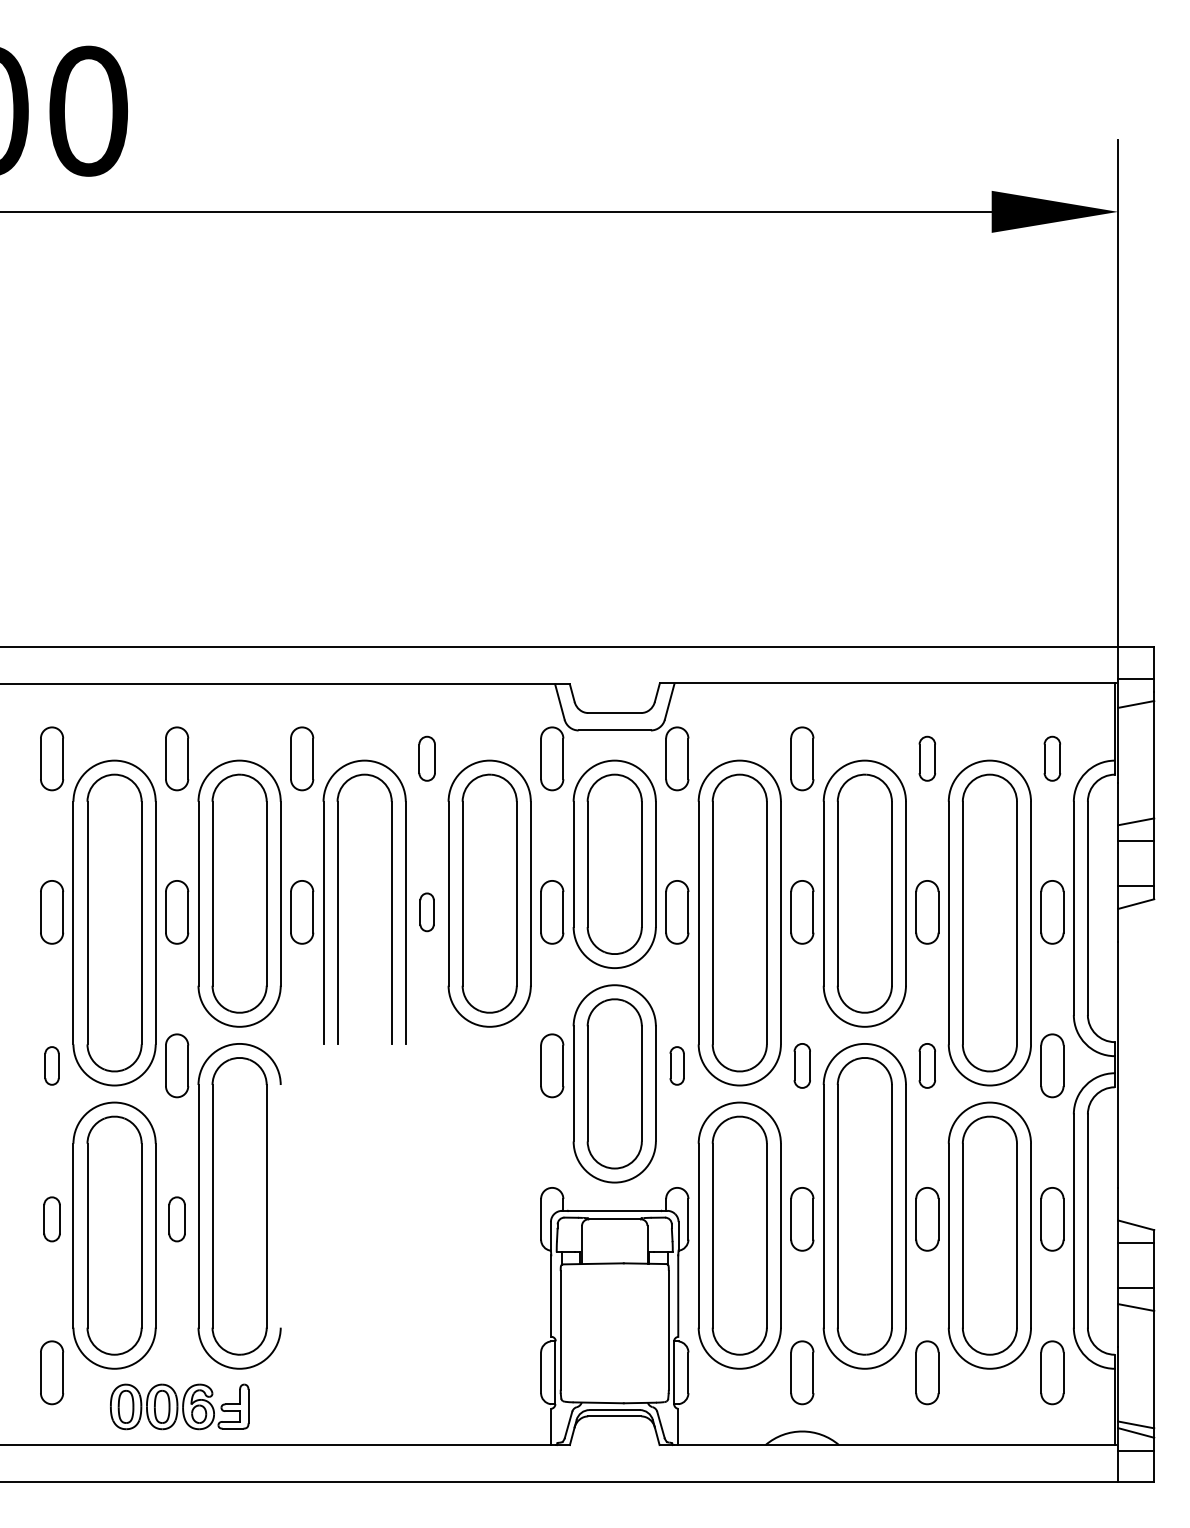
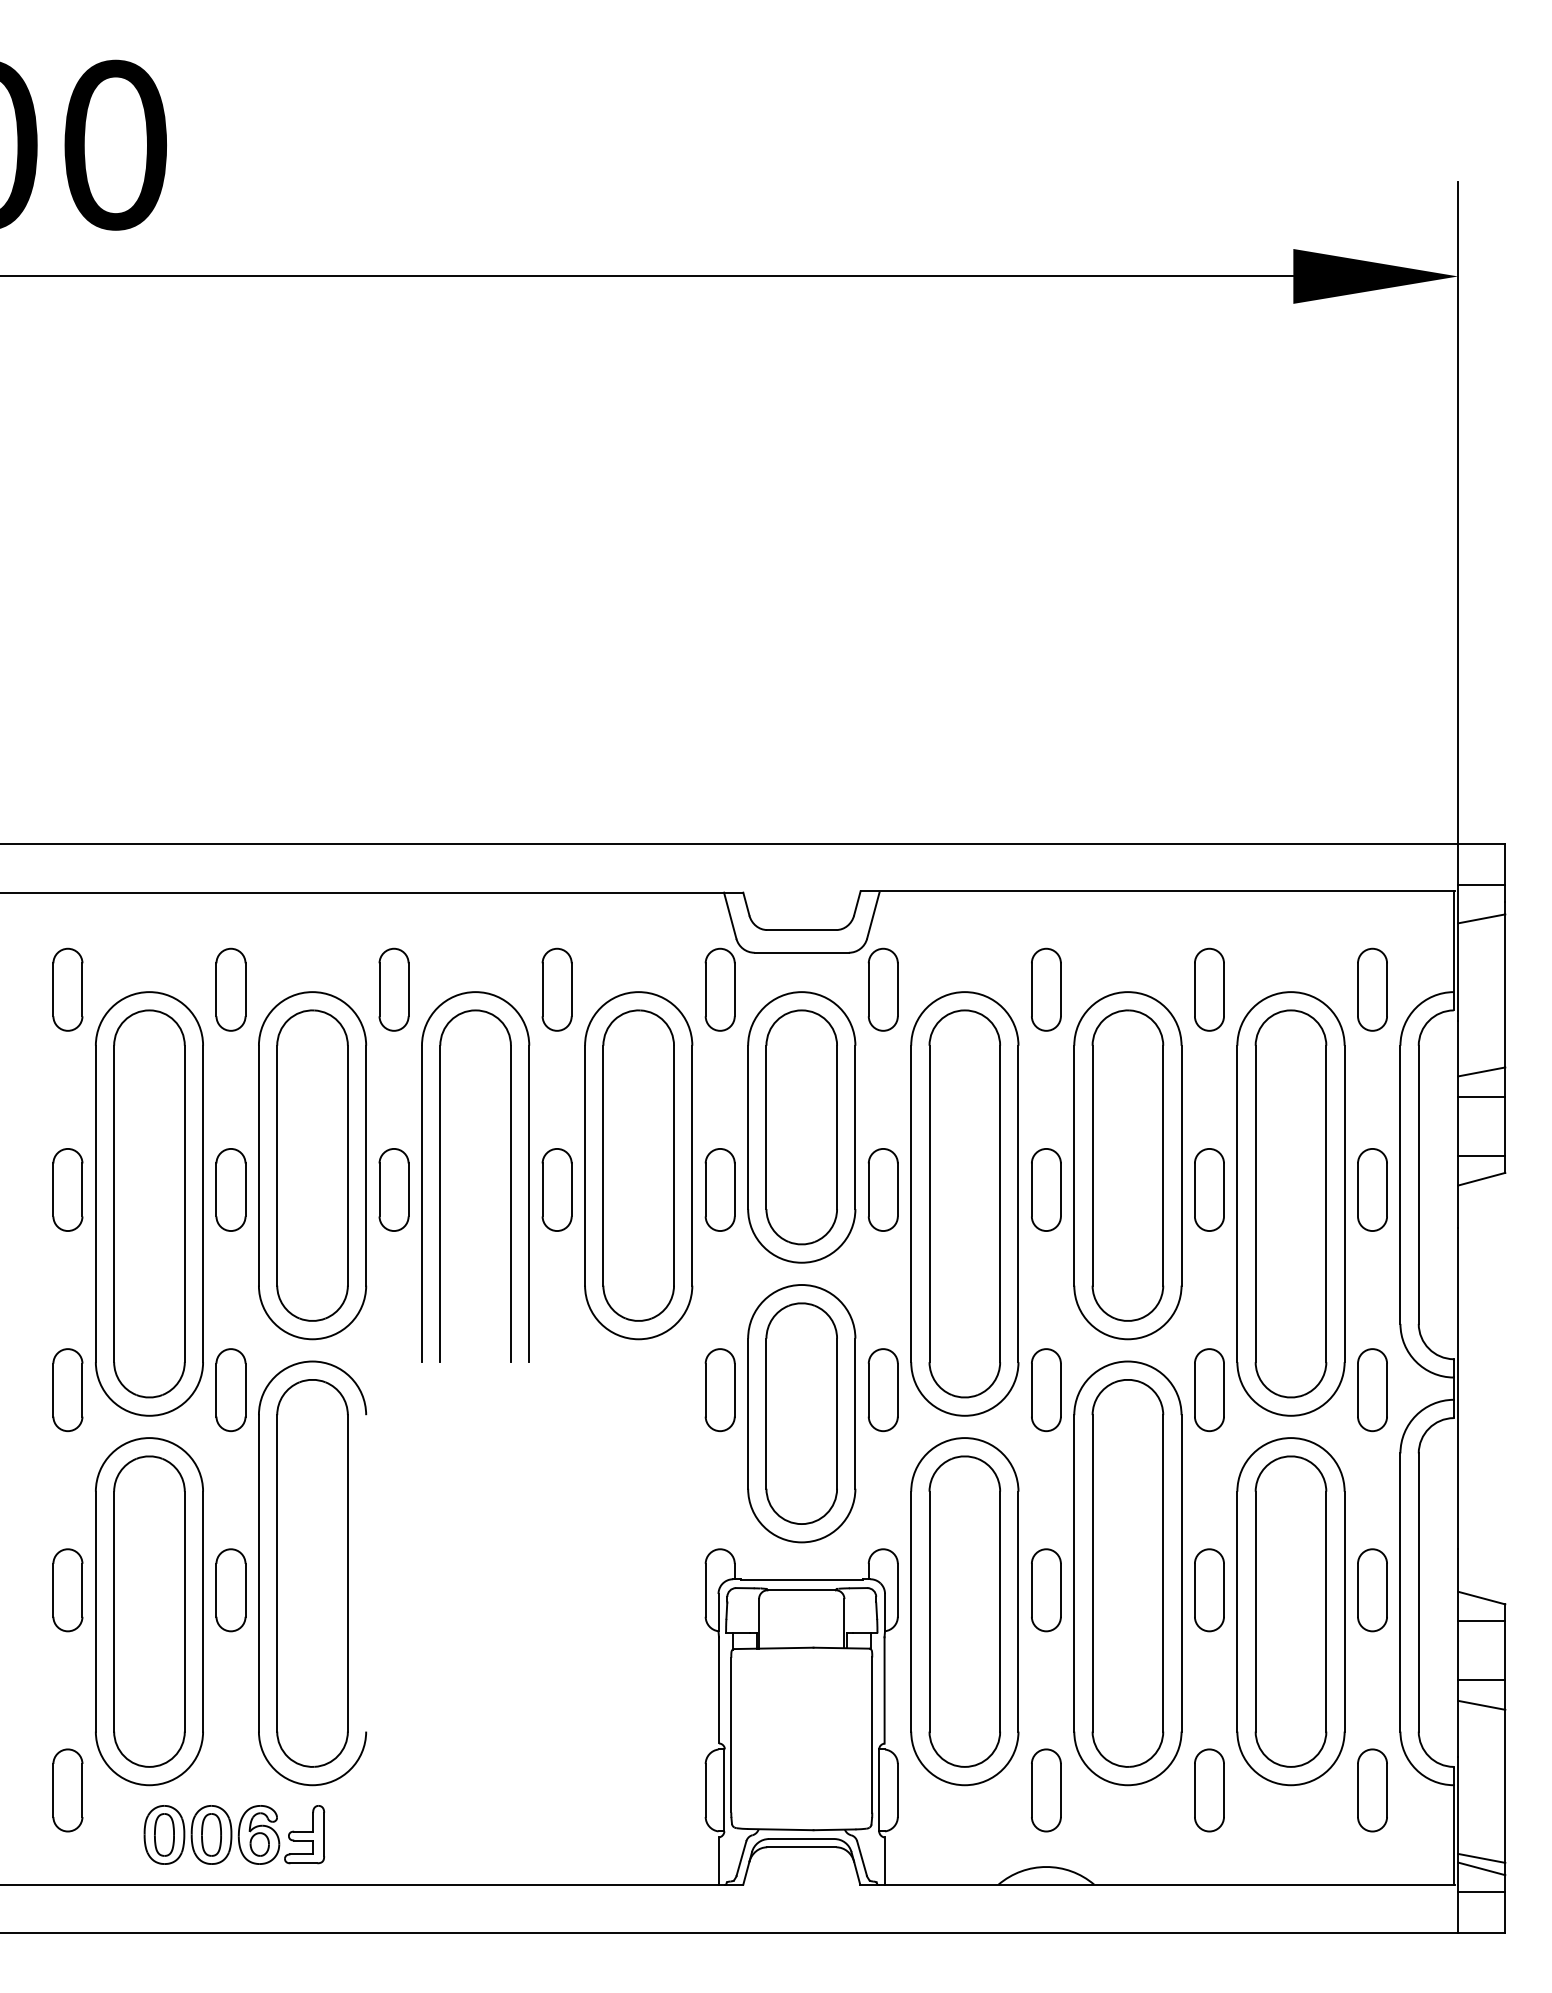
part: (426, 758) -> (556, 989), size x1.43
part: (927, 758) -> (1209, 989), size x1.43
part: (1052, 758) -> (1372, 989), size x1.43
part: (426, 911) -> (556, 1189), size x1.67
part: (51, 1066) -> (67, 1390), size x1.67
part: (676, 1066) -> (882, 1390), size x1.67
part: (802, 1066) -> (1046, 1390), size x1.43
part: (927, 1066) -> (1209, 1390), size x1.43
part: (51, 1219) -> (67, 1590), size x1.43
part: (176, 1219) -> (230, 1590), size x1.43

